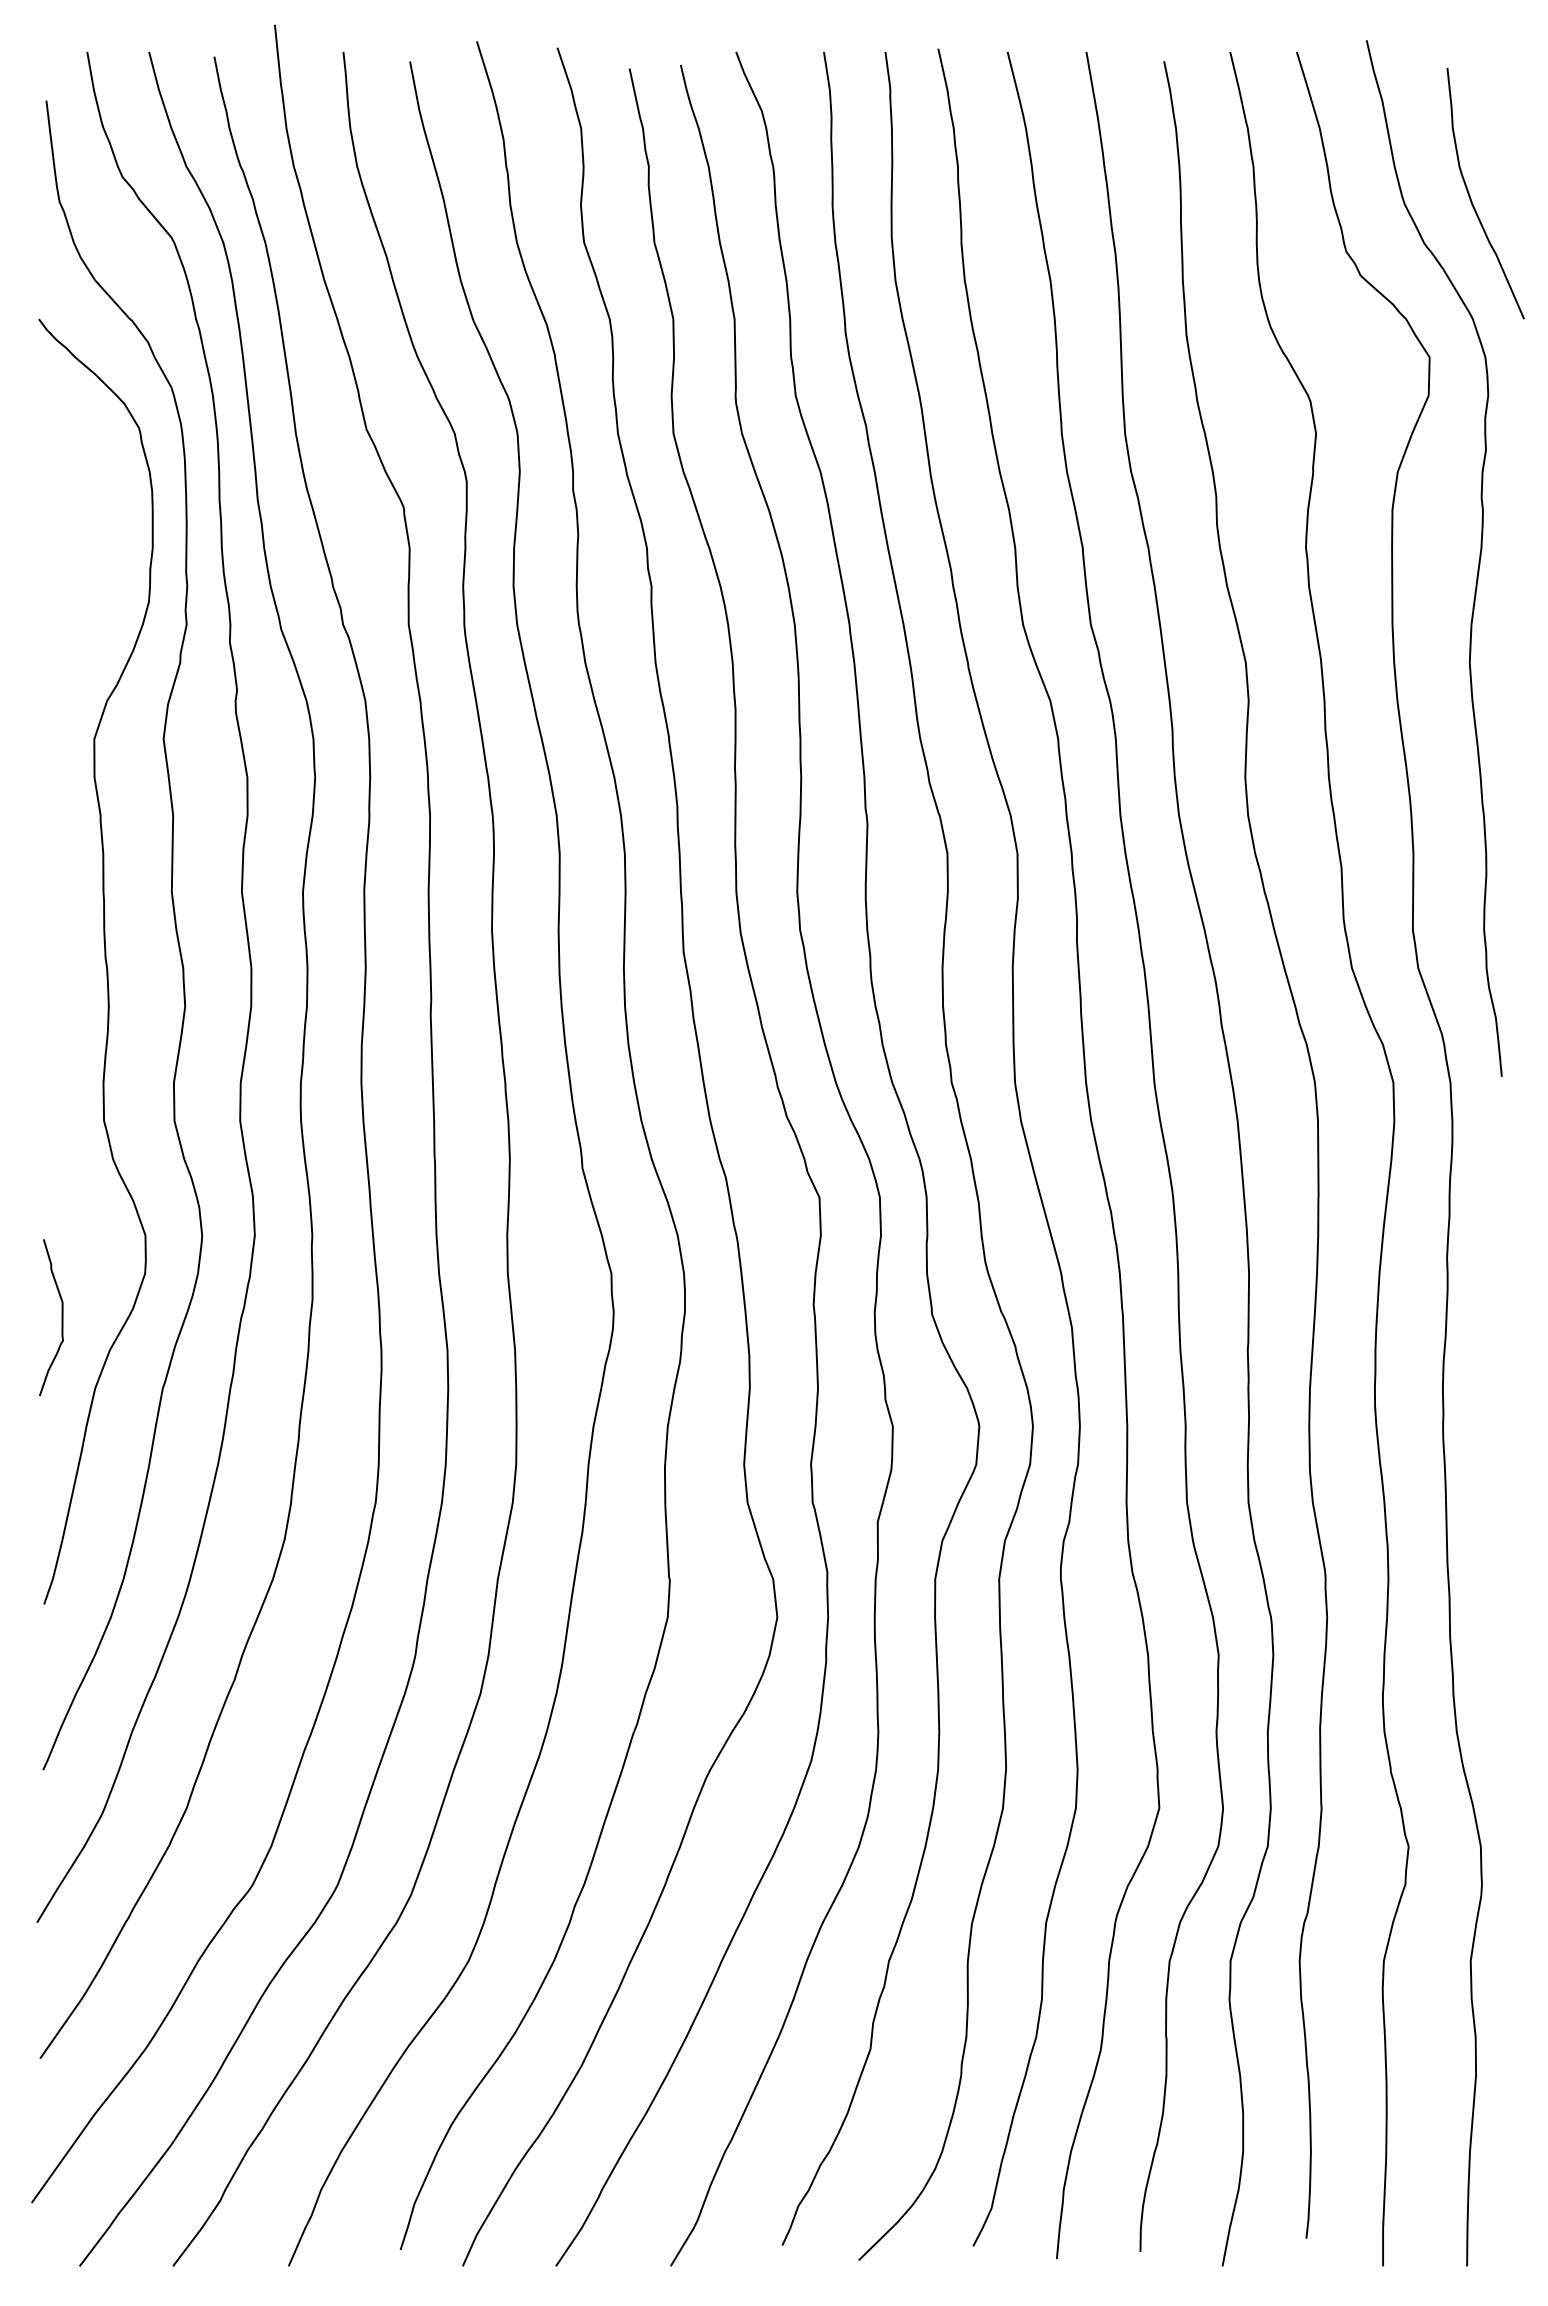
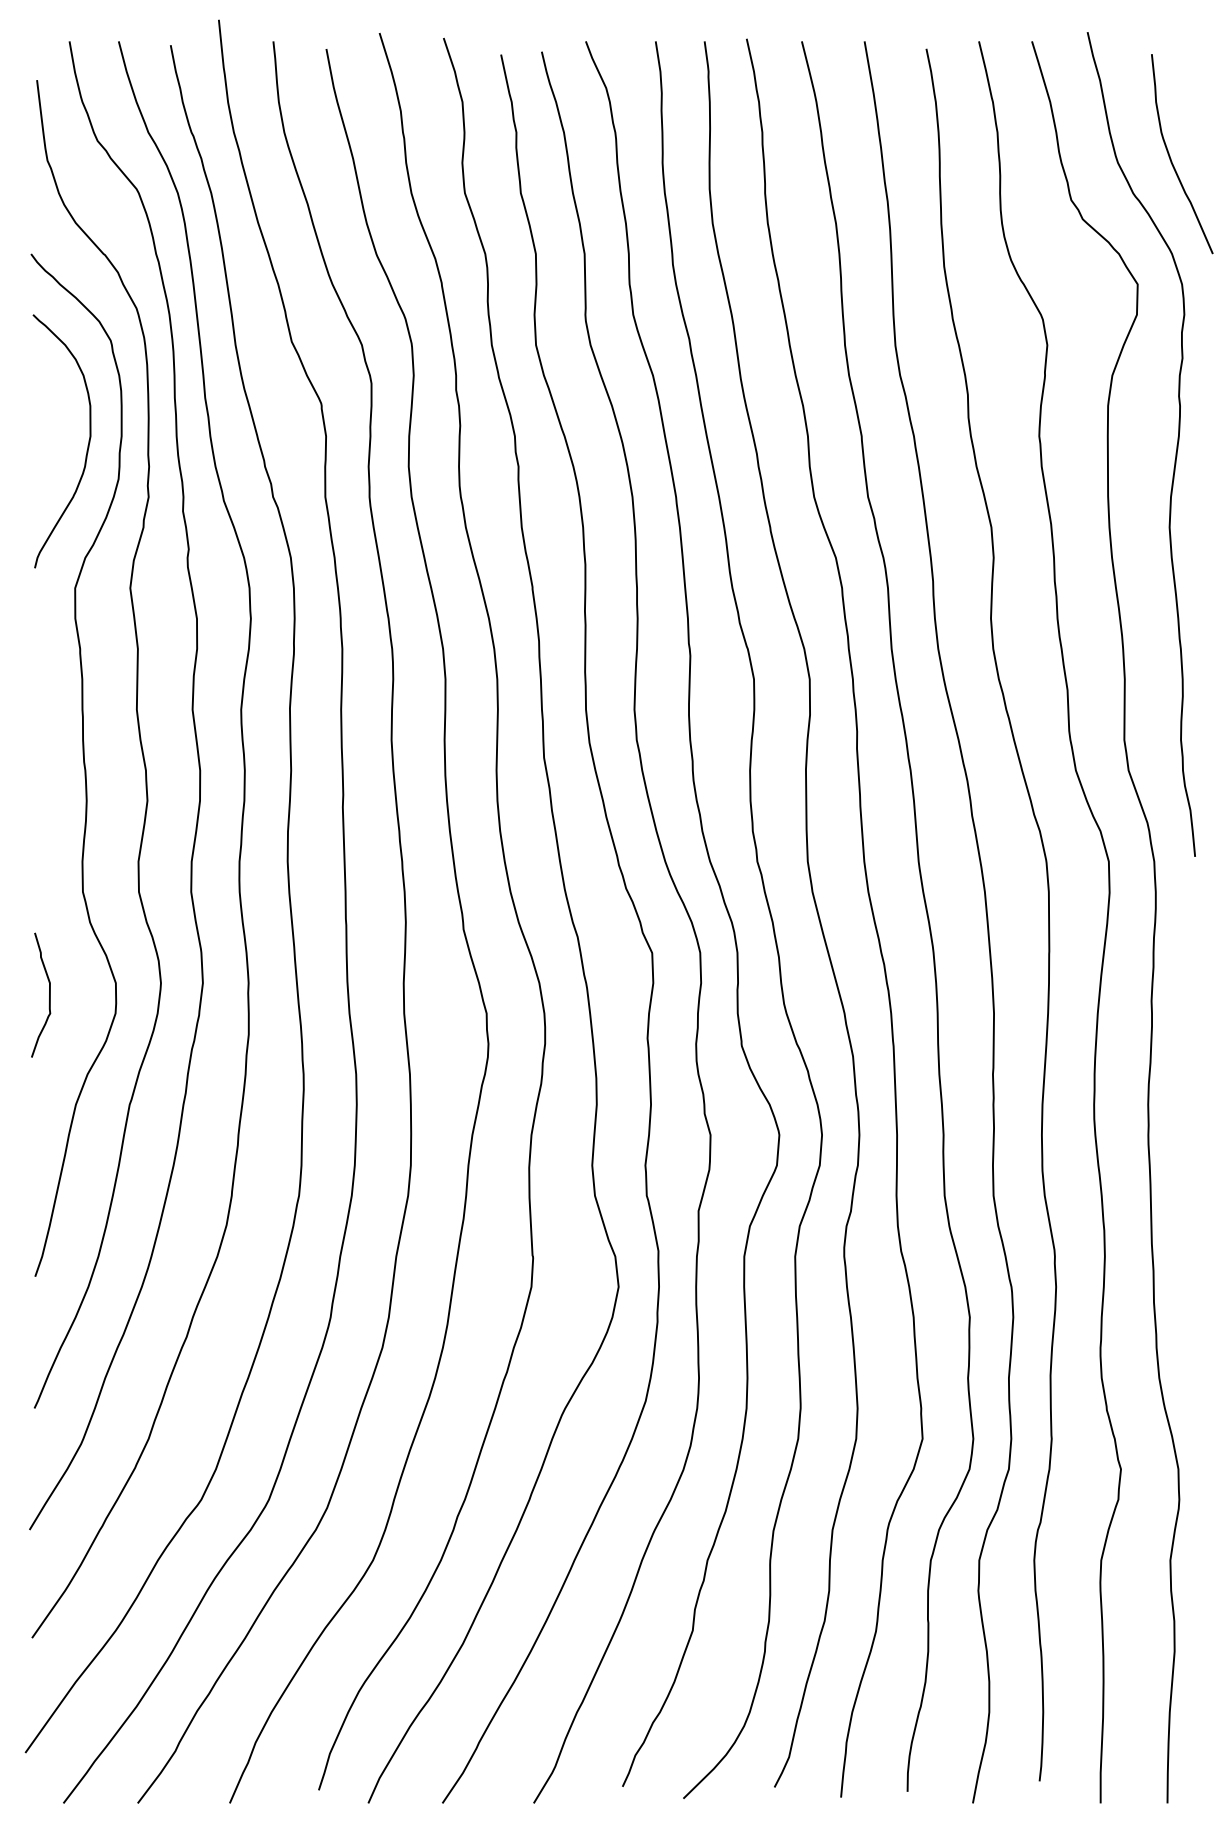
curve: (109, 562) -> (87, 447), added
curve: (61, 1317) -> (49, 995), moved

